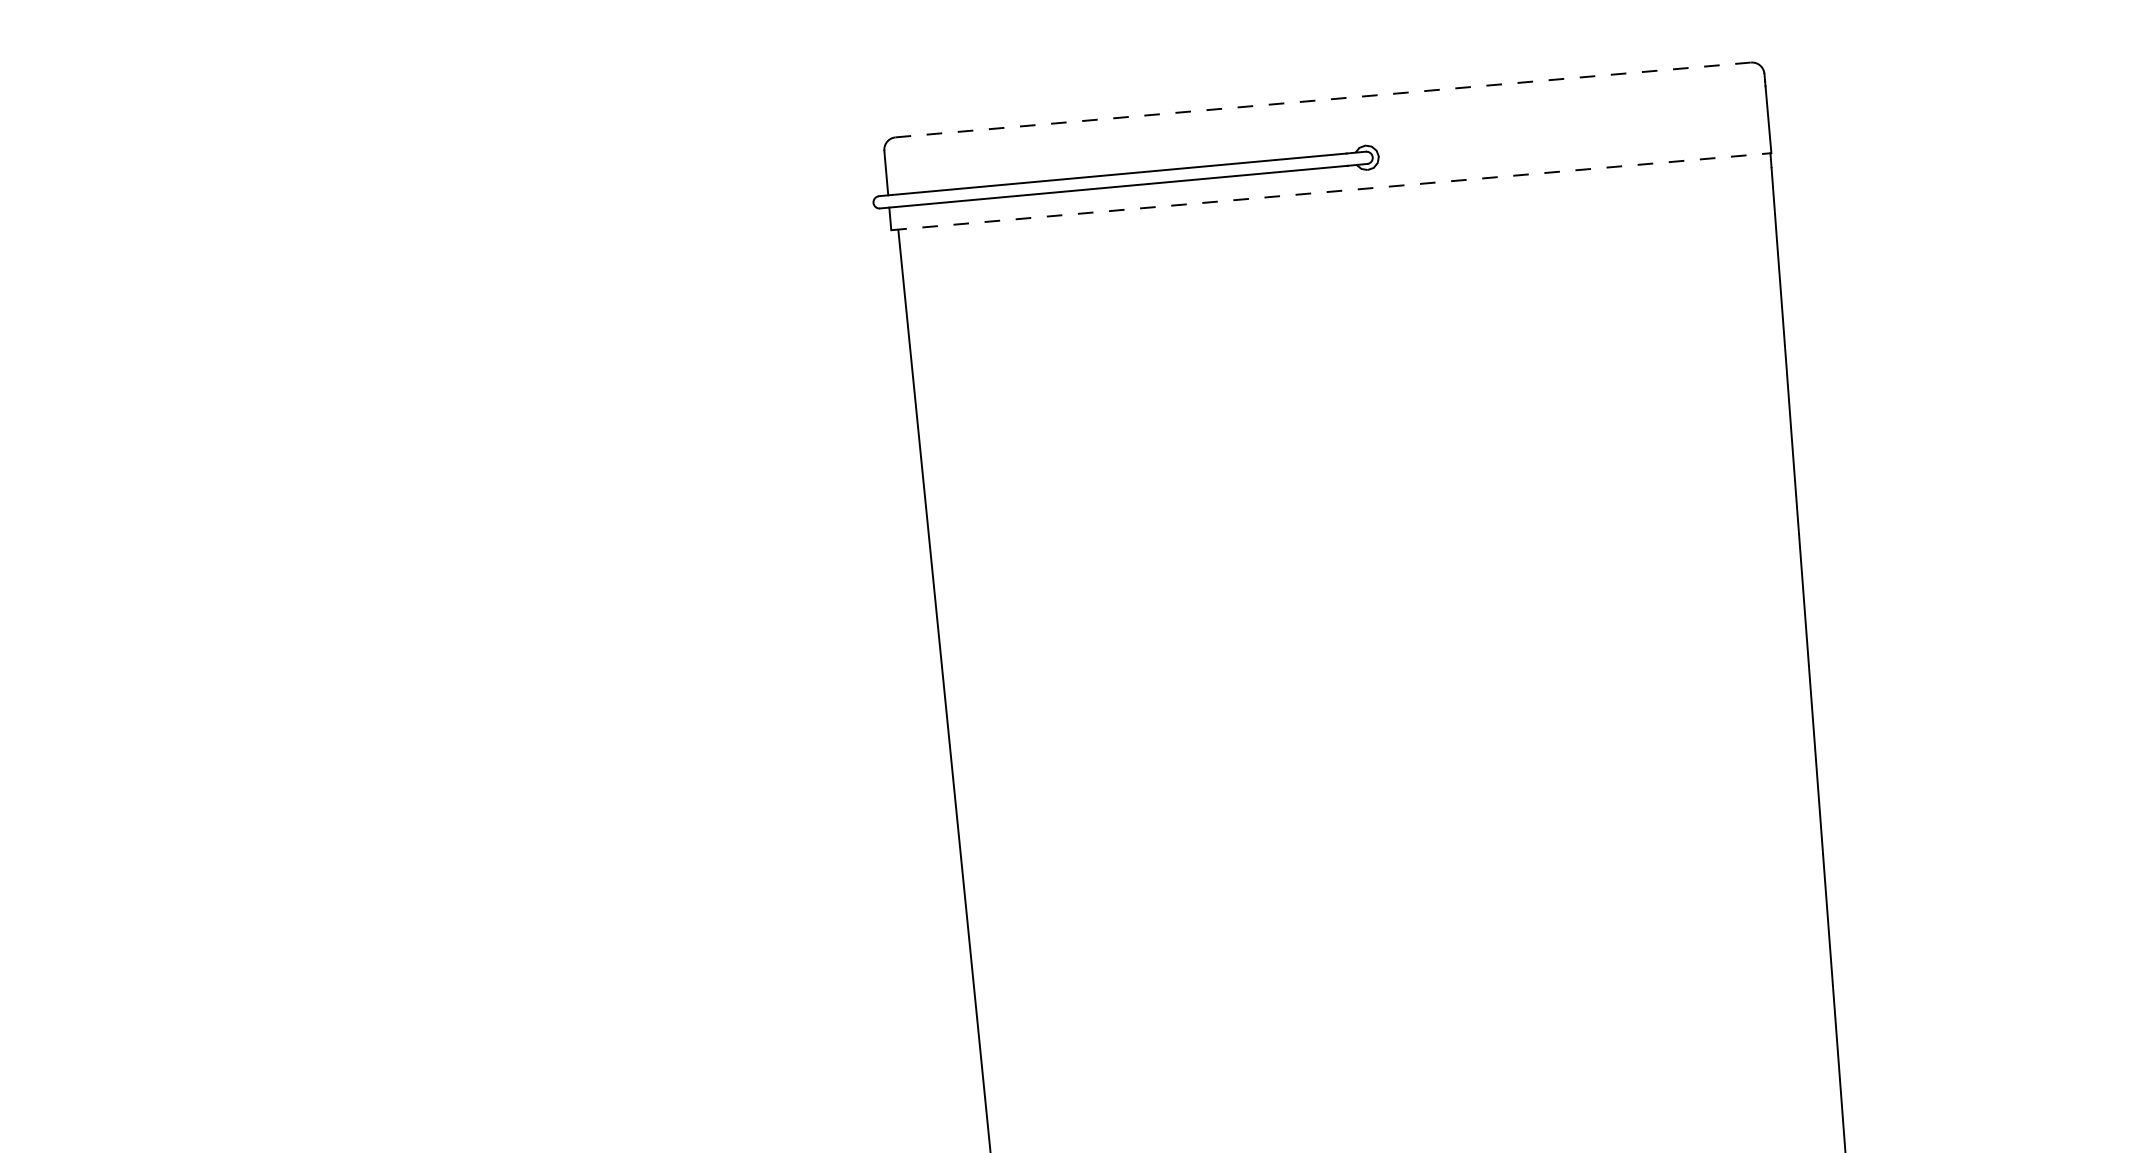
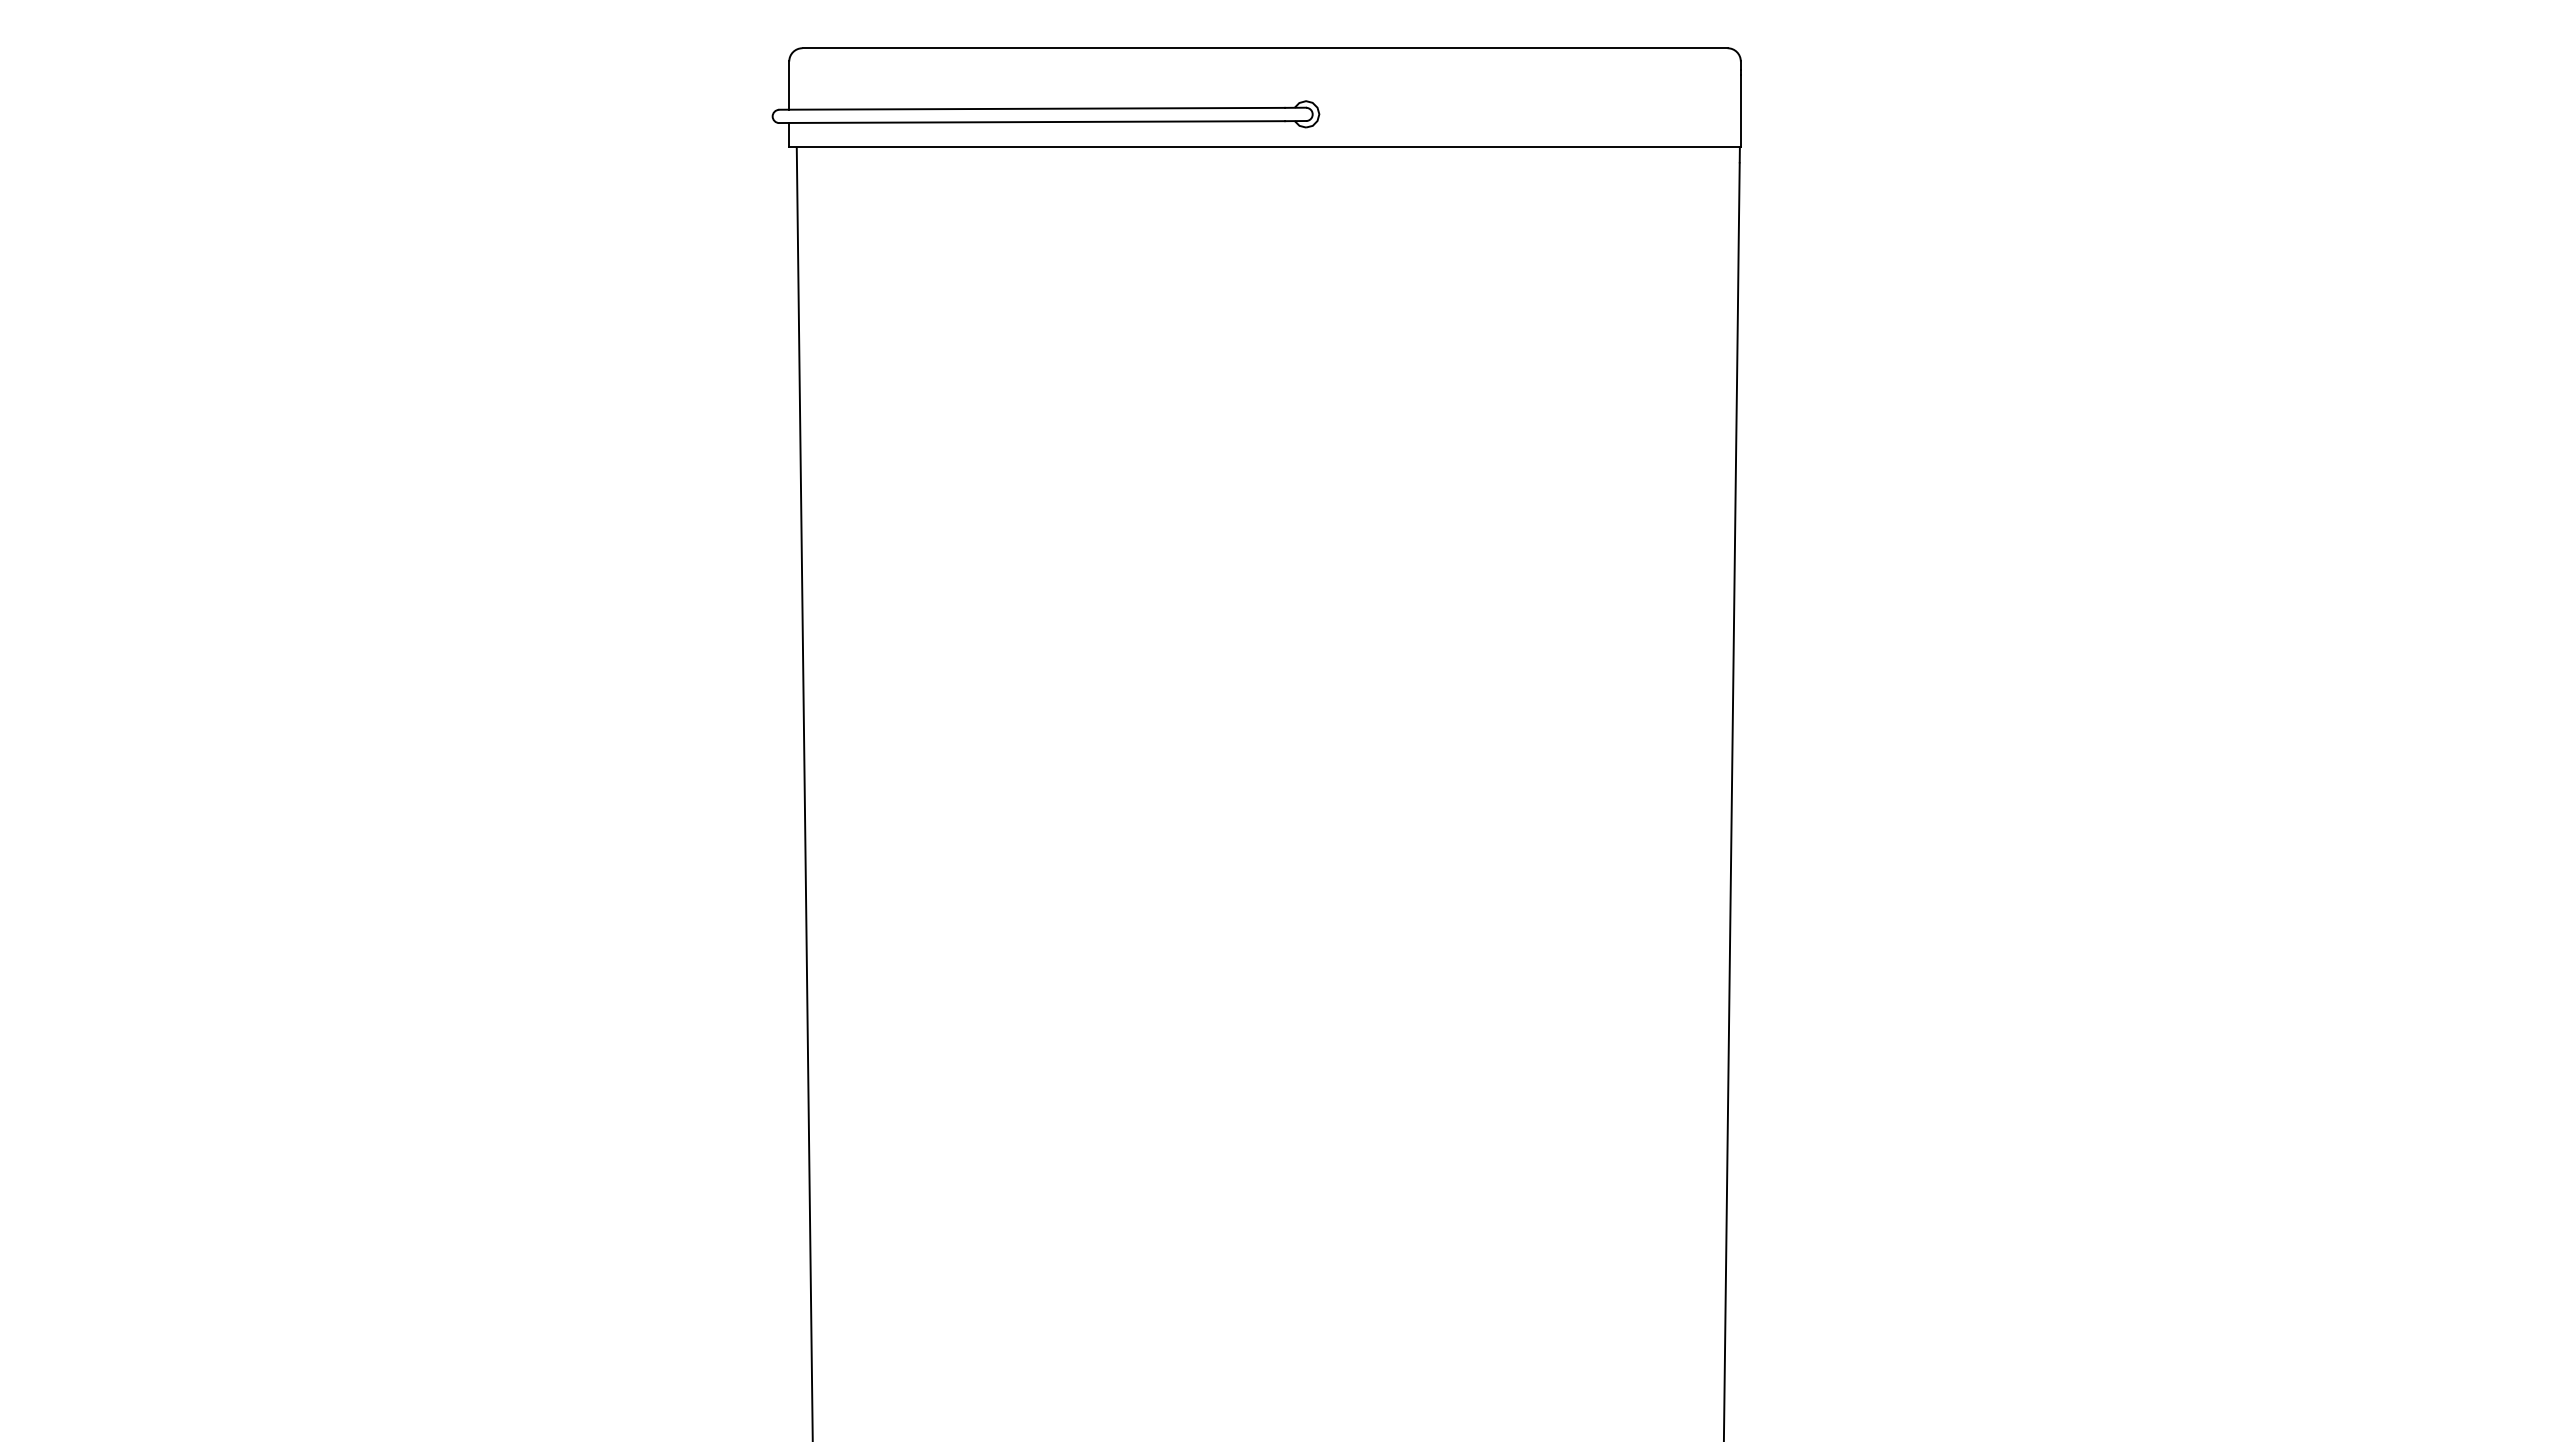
line: (1323, 100) -> (1265, 48), dashed -> solid
line: (1331, 191) -> (1265, 147), dashed -> solid

